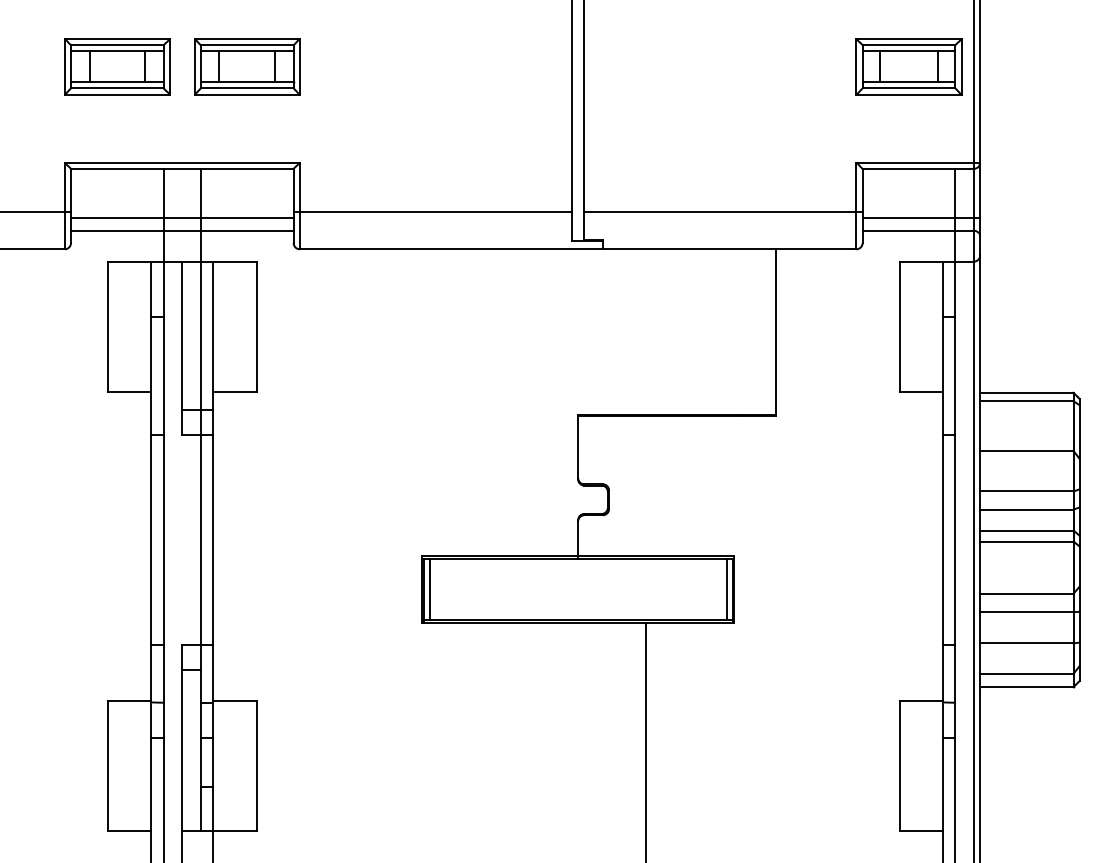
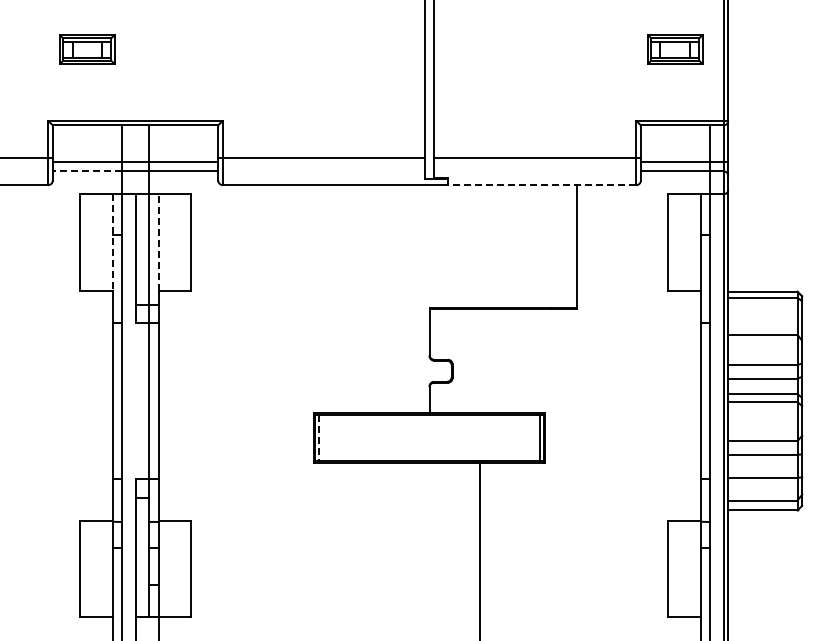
part: (116, 66) -> (86, 49), size x0.7
part: (246, 66) -> (183, 49), removed
part: (907, 66) -> (674, 49), size x0.7
line: (116, 230) -> (86, 171), solid -> dashed
line: (728, 249) -> (541, 185), solid -> dashed
line: (213, 326) -> (158, 242), solid -> dashed
line: (151, 327) -> (112, 243), solid -> dashed
line: (429, 588) -> (319, 437), solid -> dashed

